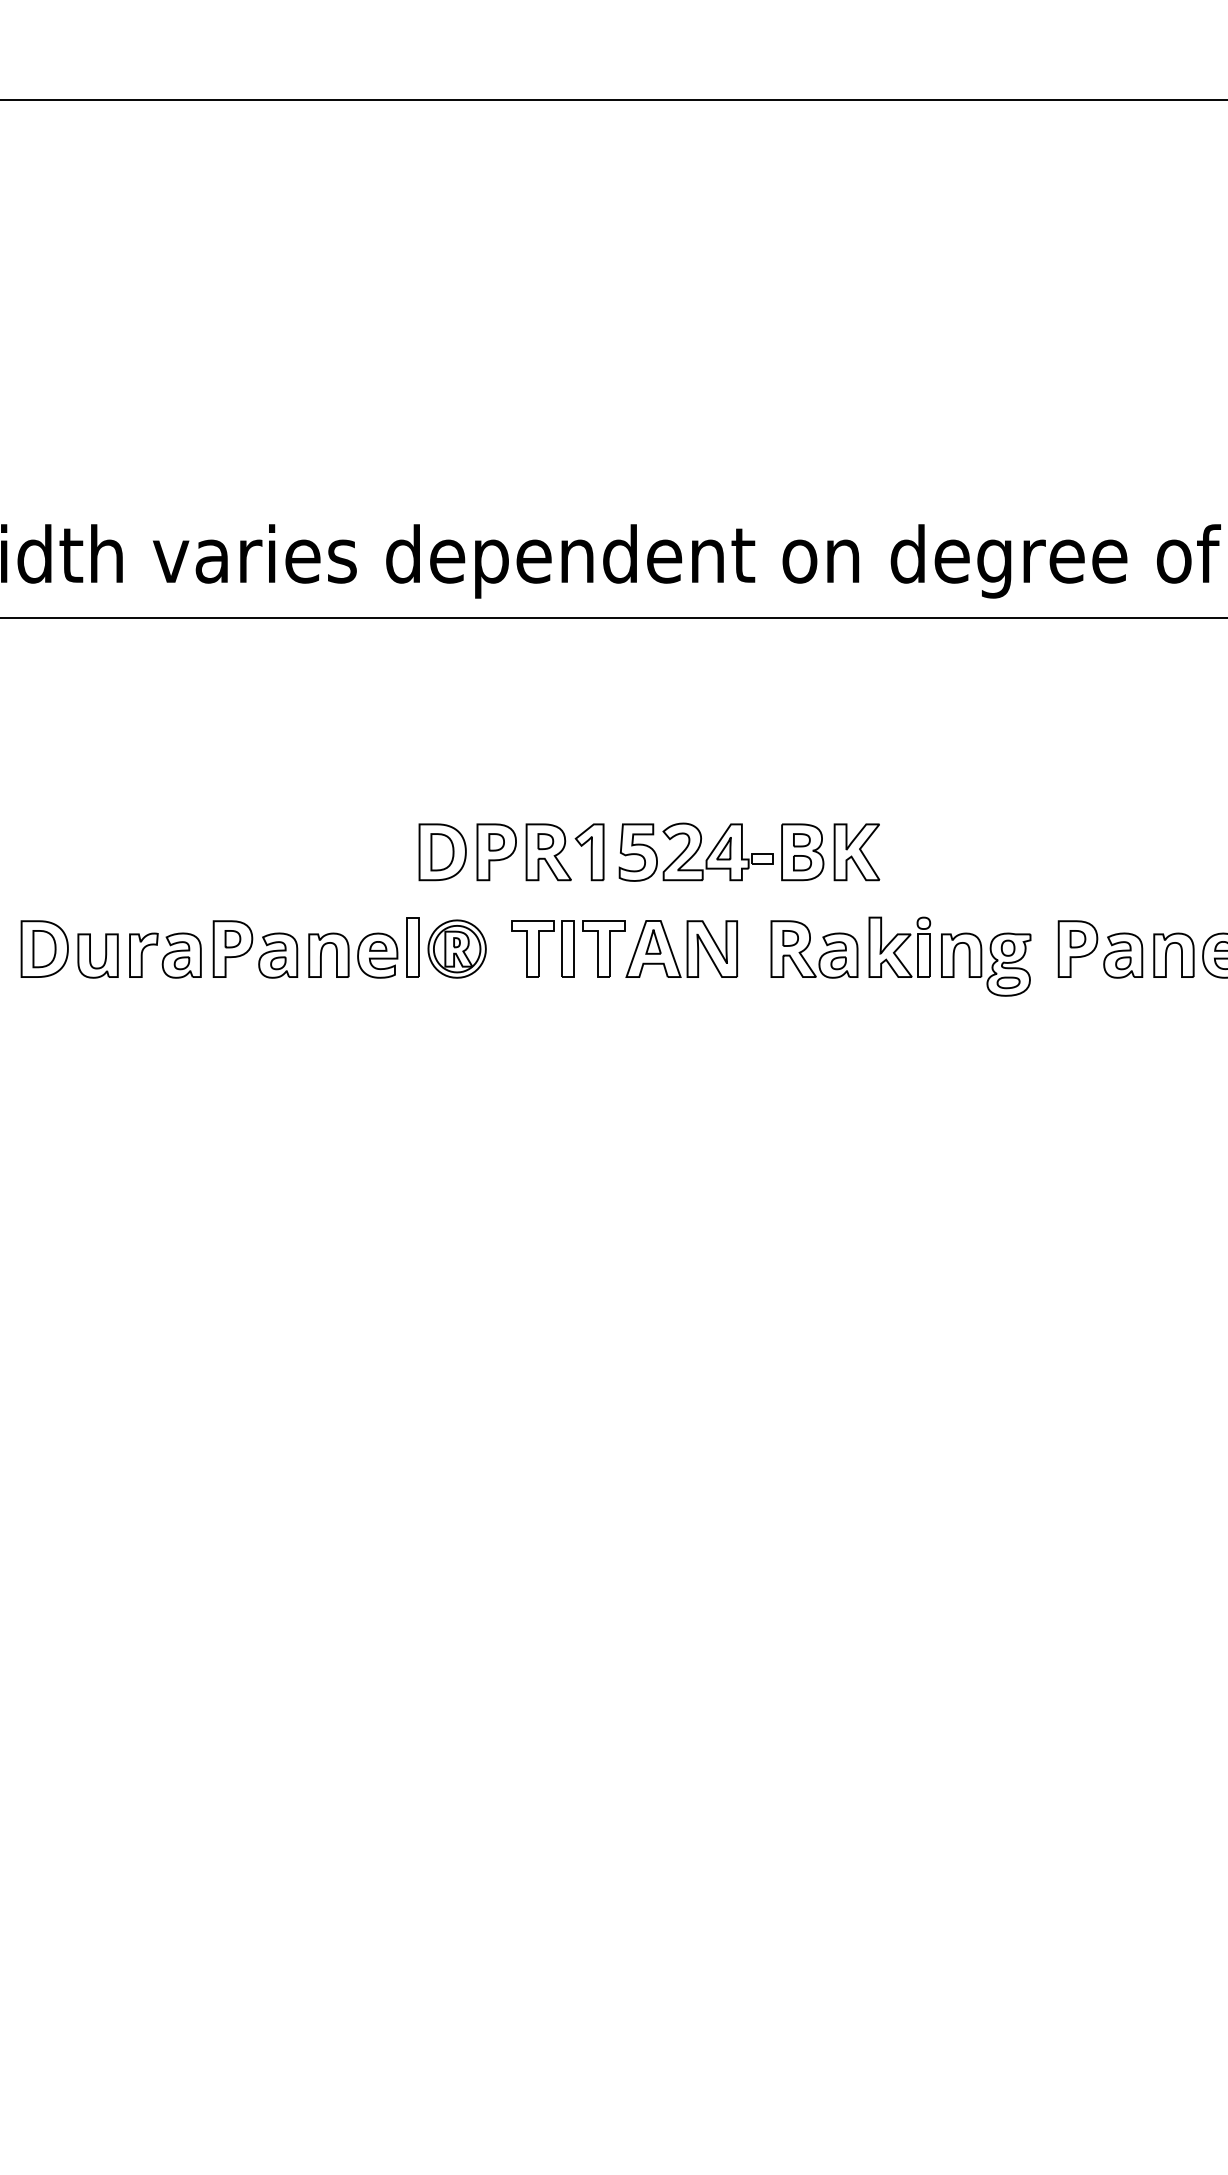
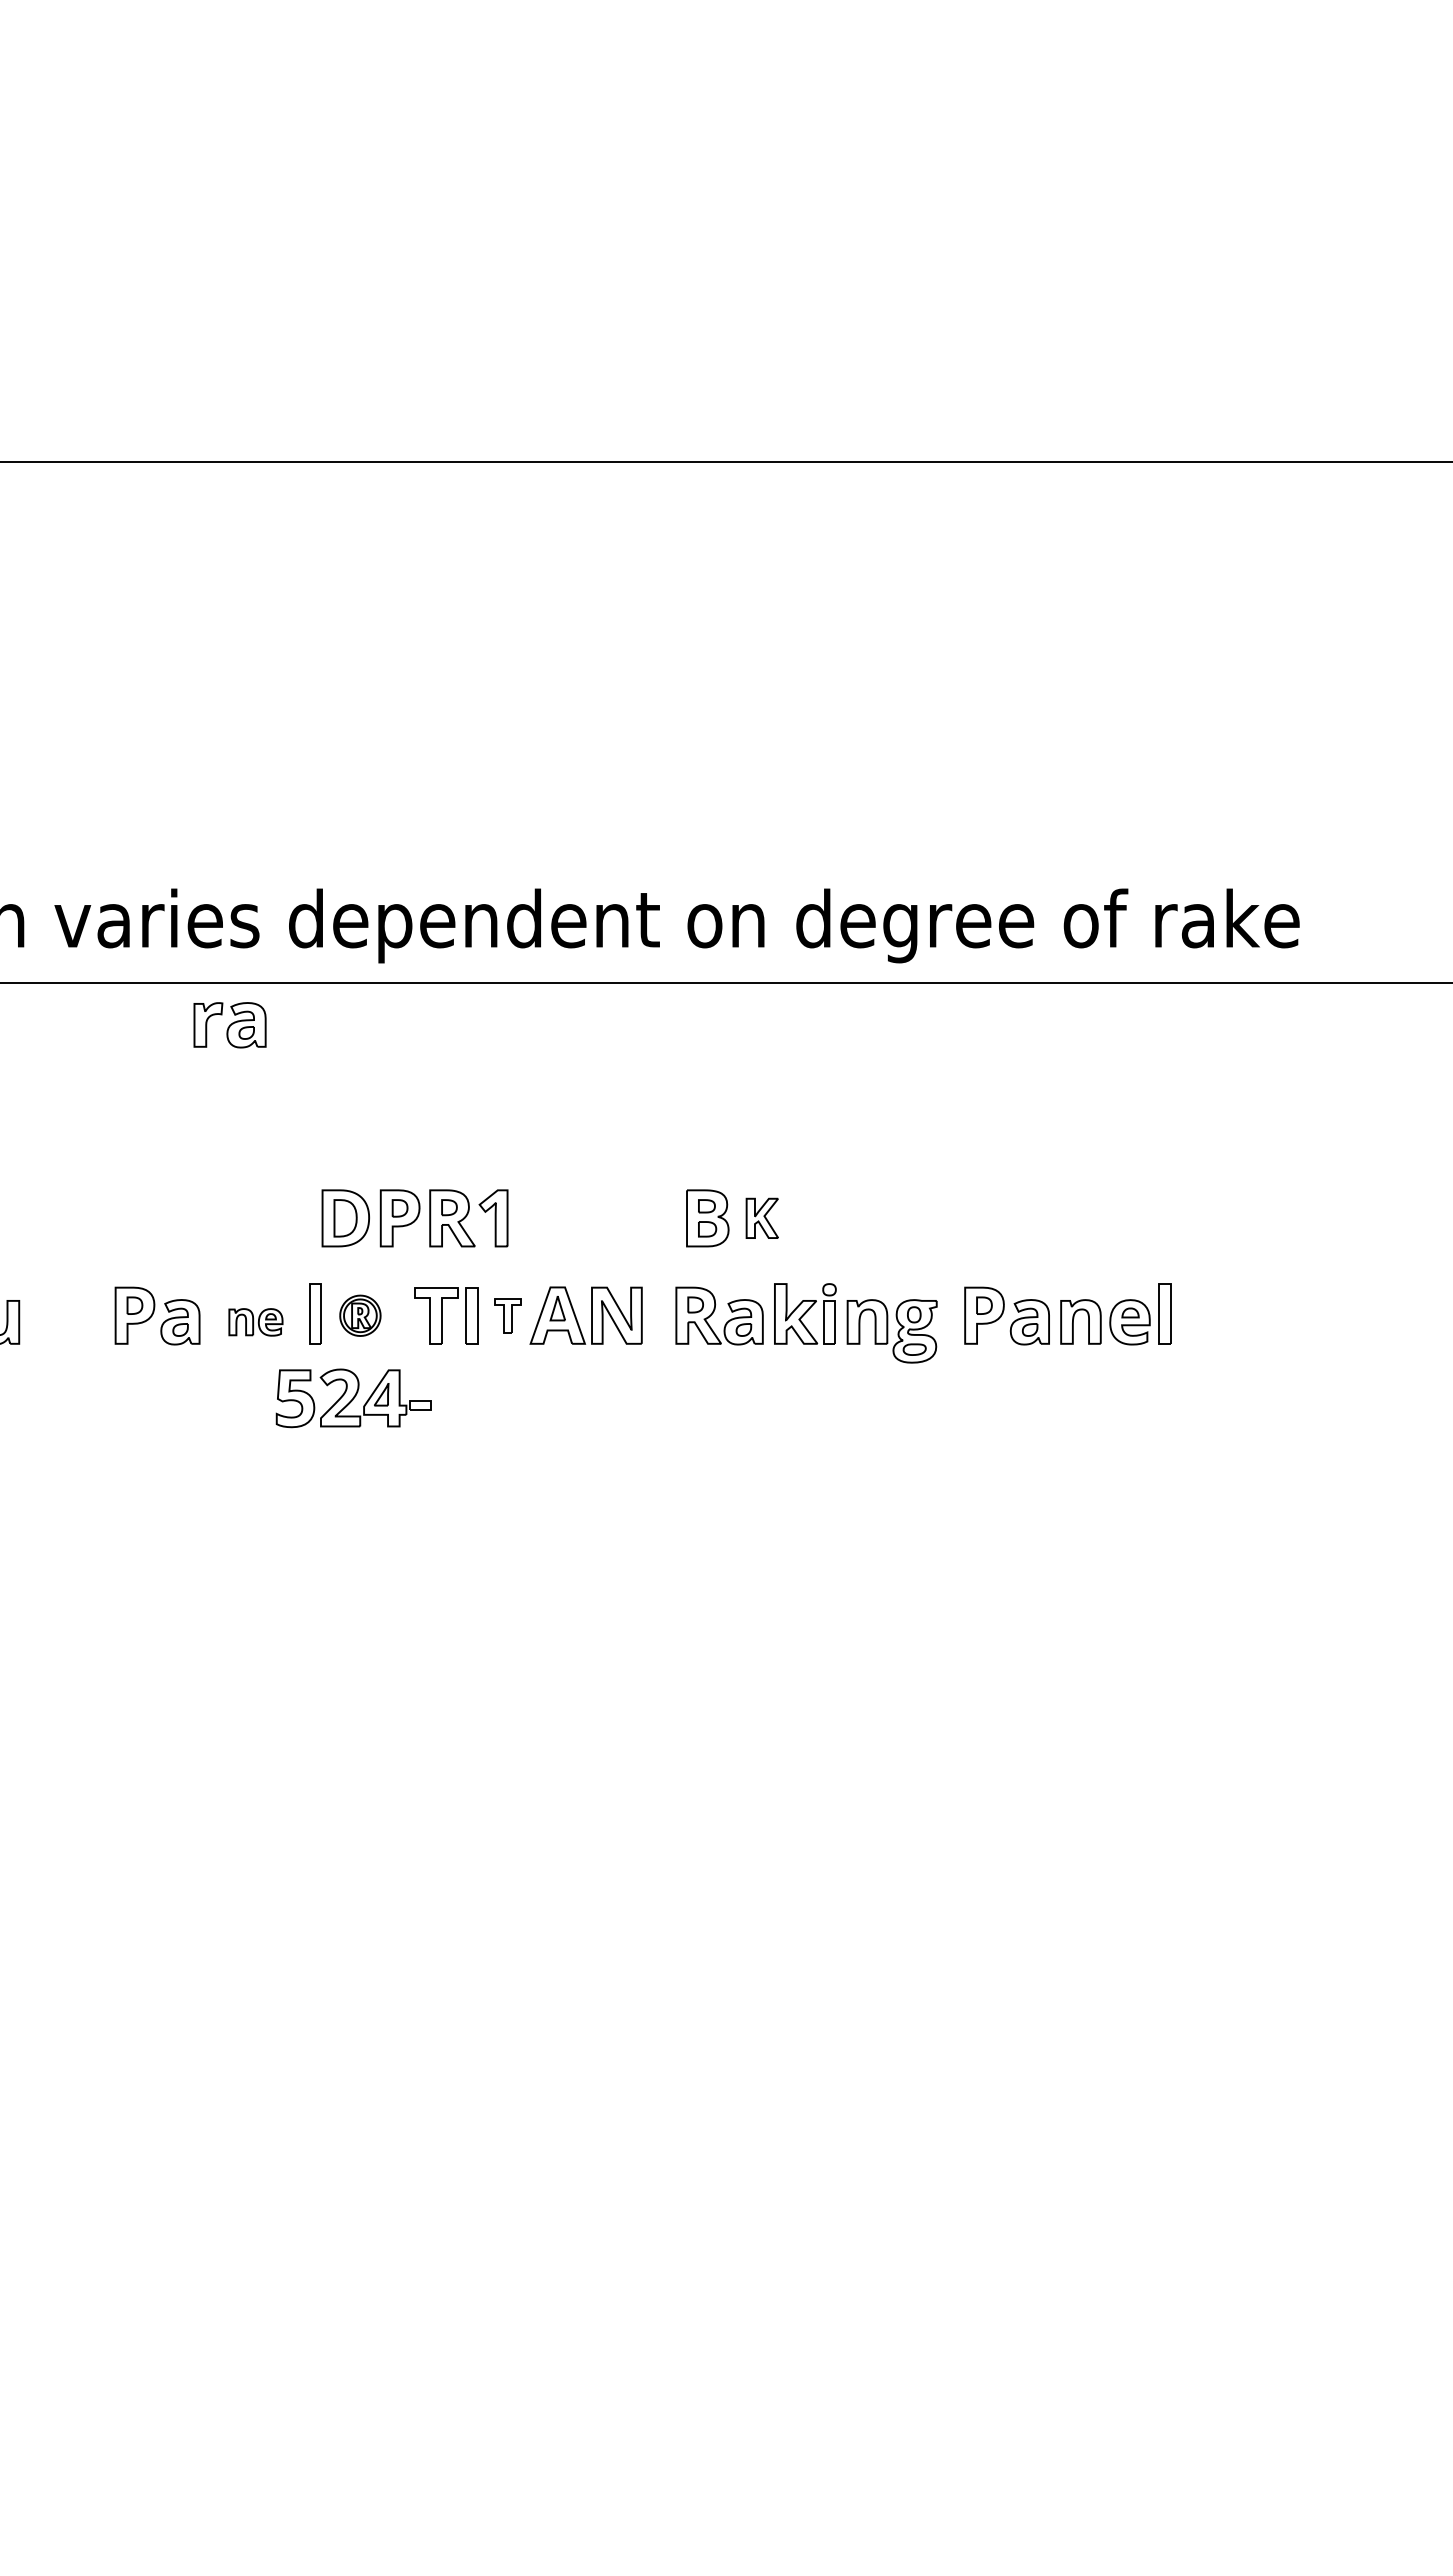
part: (696, 852) -> (353, 1398), moved
part: (857, 852) -> (762, 1218), size x0.7
part: (457, 948) -> (360, 1315), size x0.7
part: (603, 948) -> (507, 1315), size x0.6
part: (164, 955) -> (229, 1025), moved
part: (352, 955) -> (255, 1322), size x0.6

